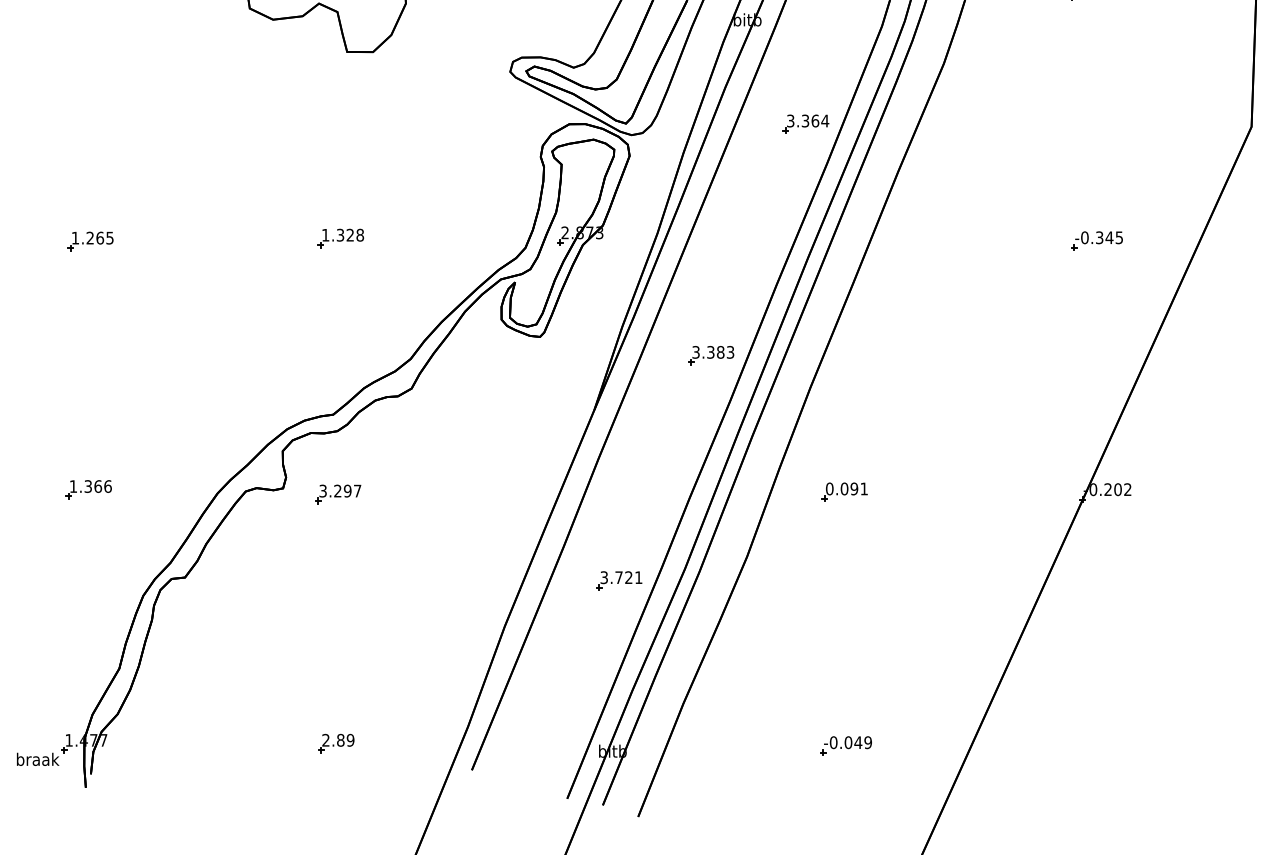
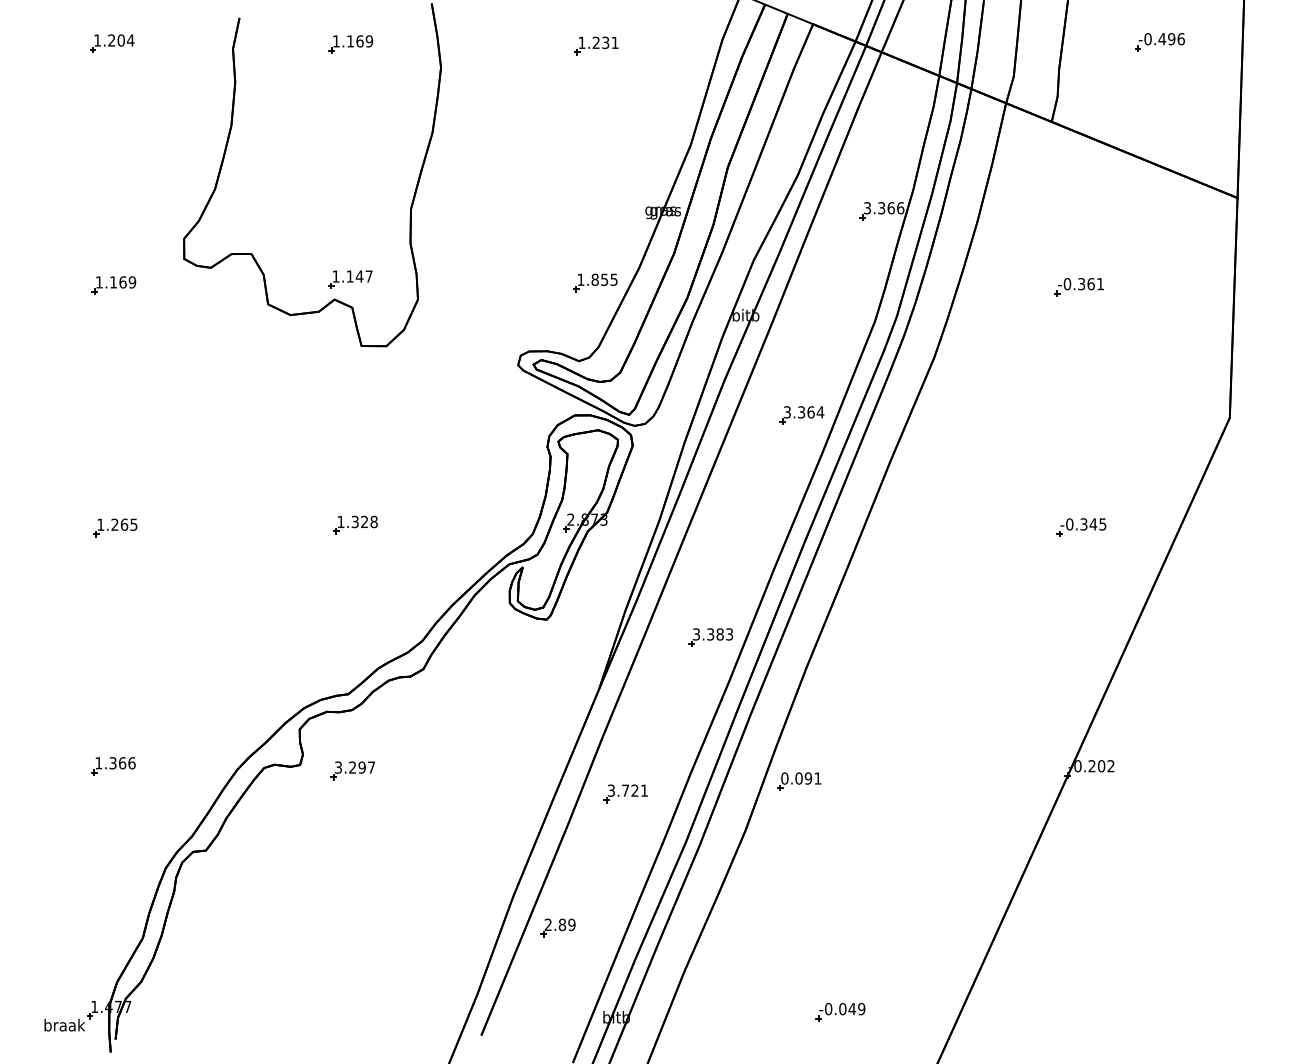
part: (845, 492) -> (799, 781), moved
part: (618, 580) -> (625, 793), moved
part: (335, 743) -> (557, 927), moved

